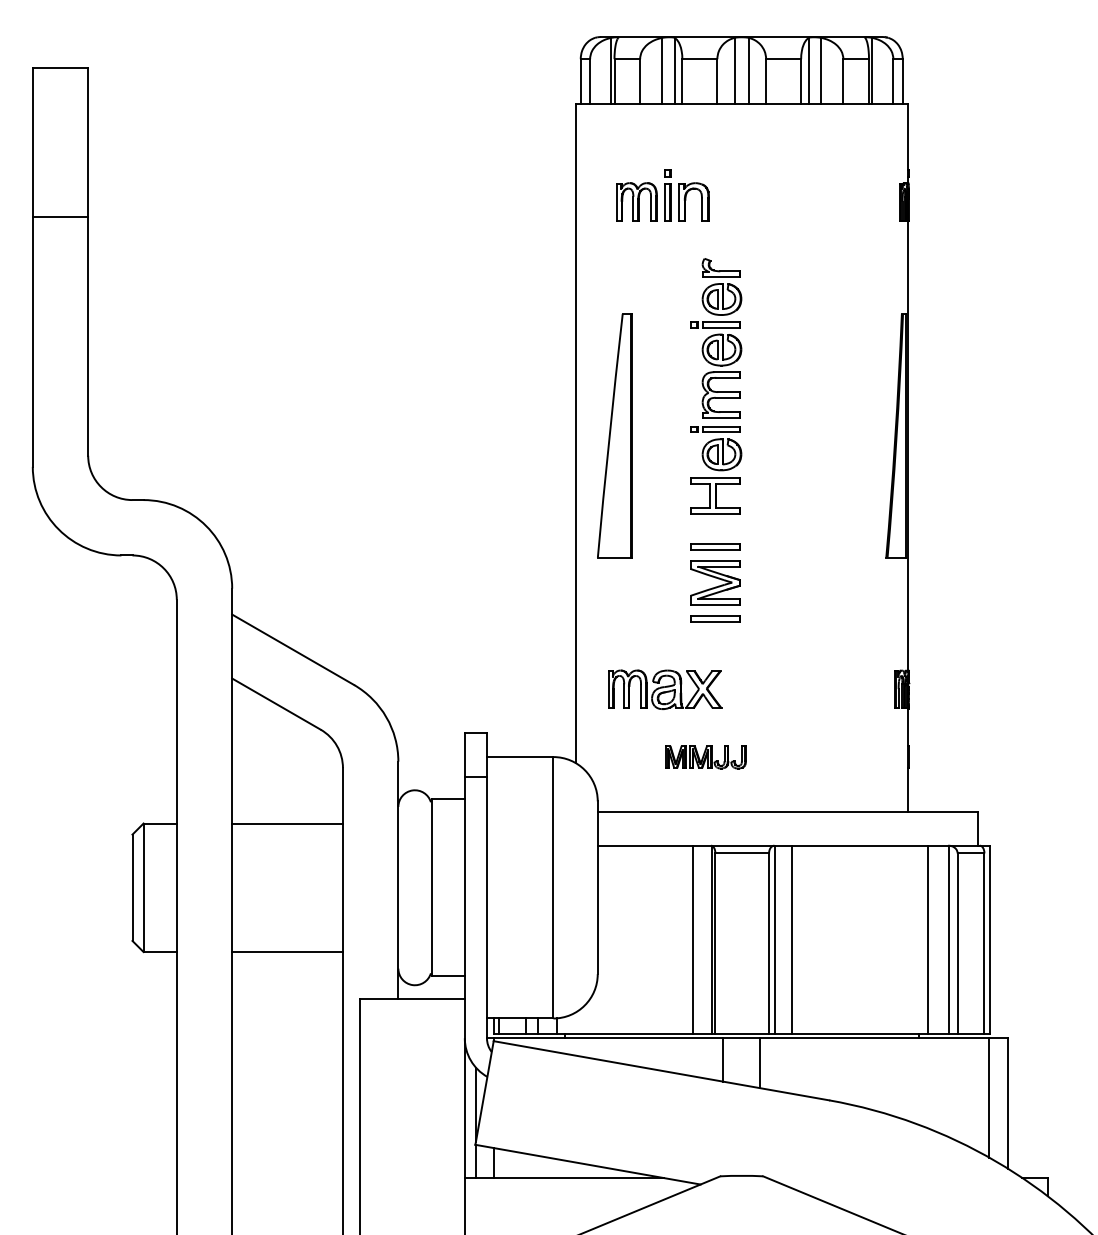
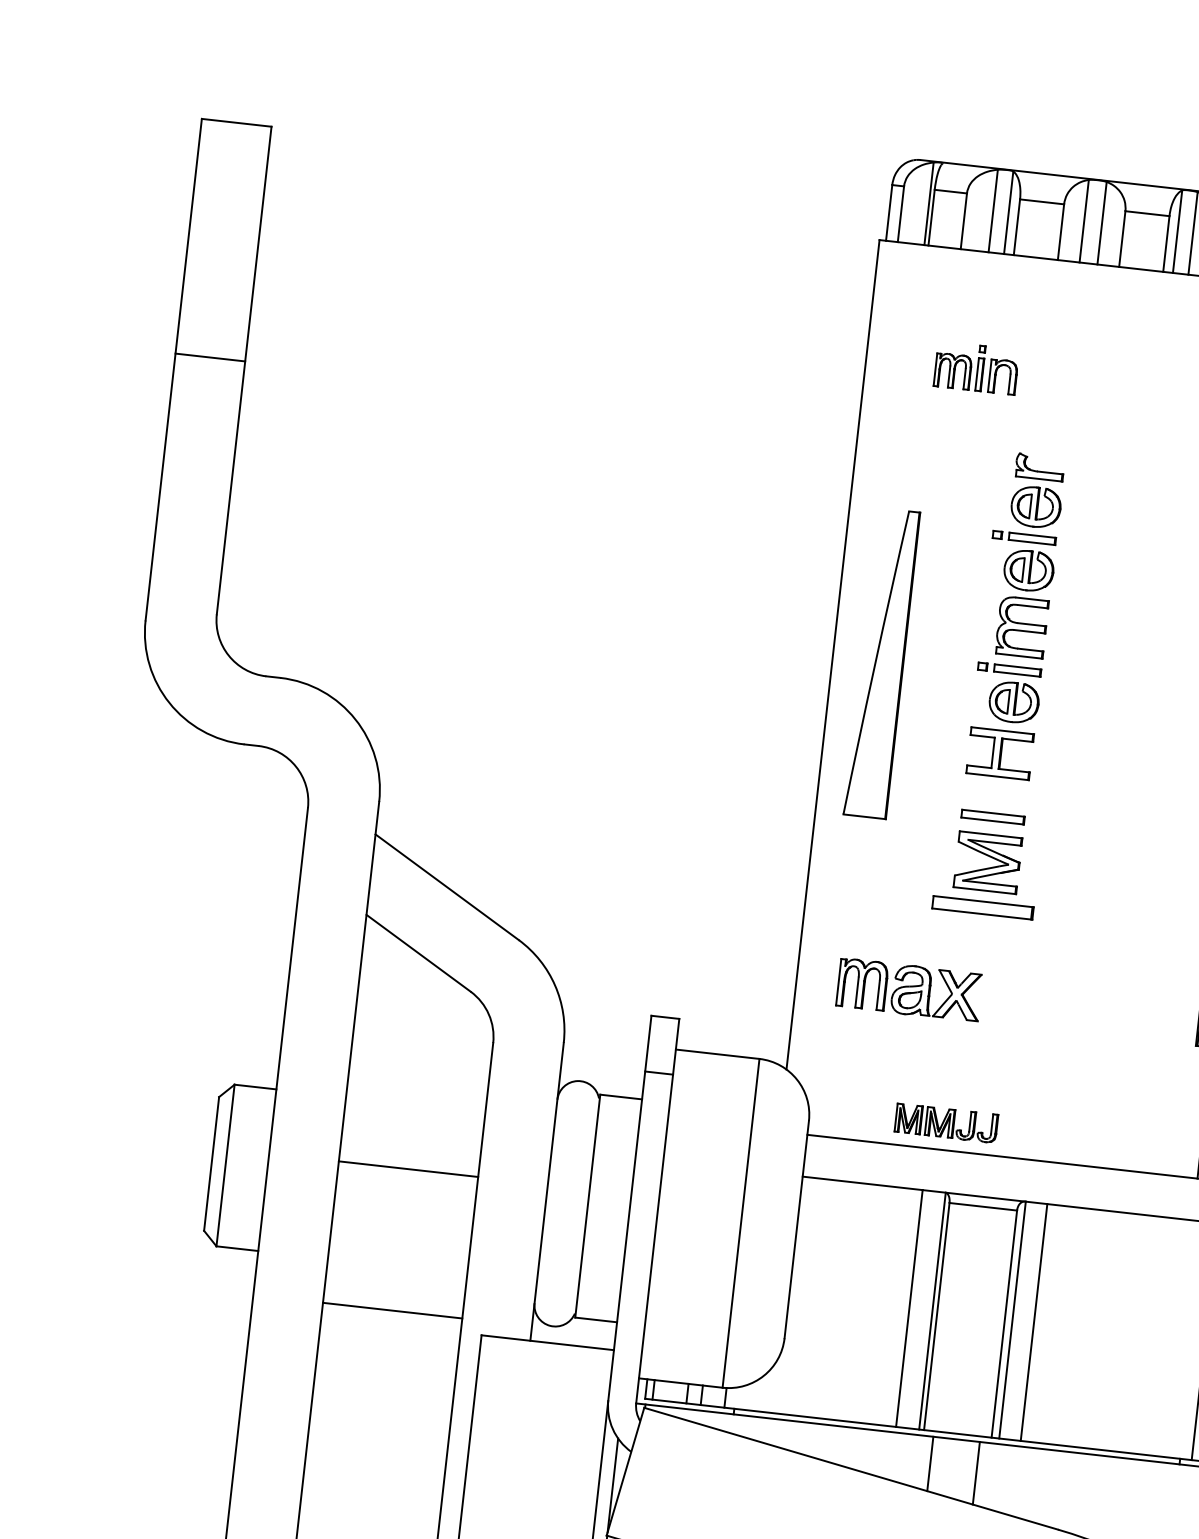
part: (662, 195) -> (975, 368), size x0.7
line: (60, 216) -> (210, 357), moved
part: (715, 618) -> (982, 907), size x1.6
part: (705, 757) -> (945, 1123), moved
line: (287, 823) -> (408, 1169), moved
line: (287, 952) -> (392, 1311), moved

